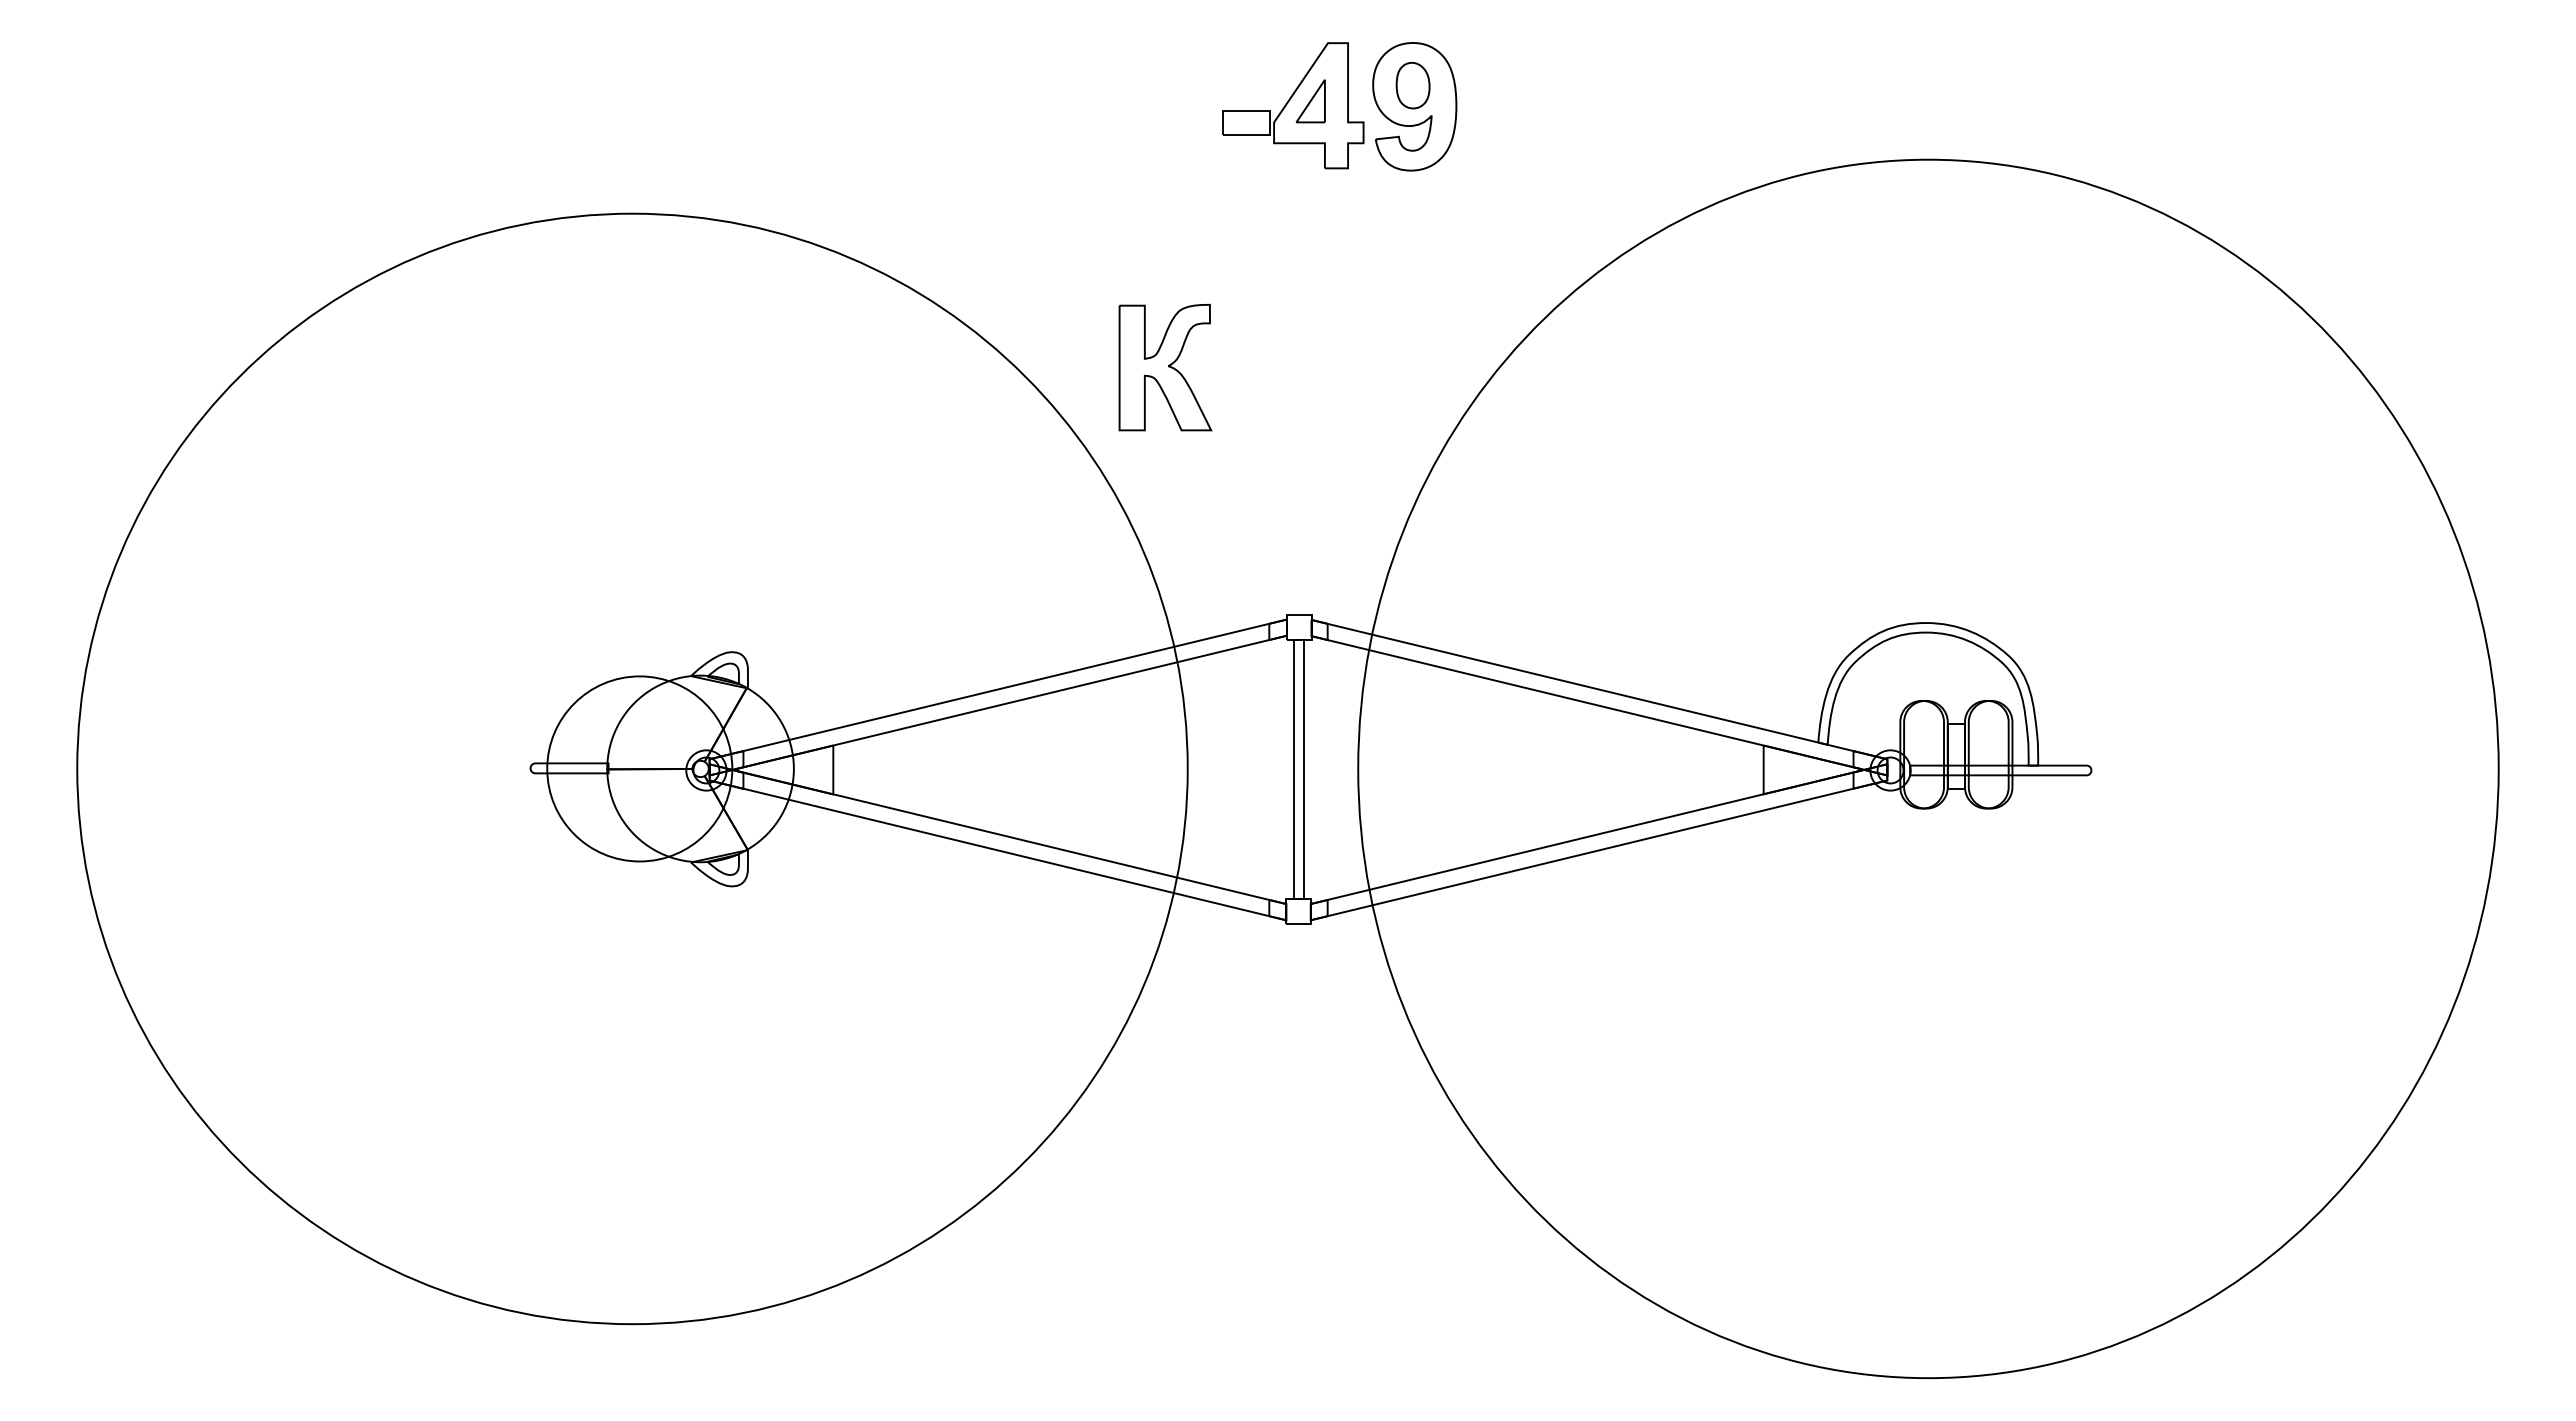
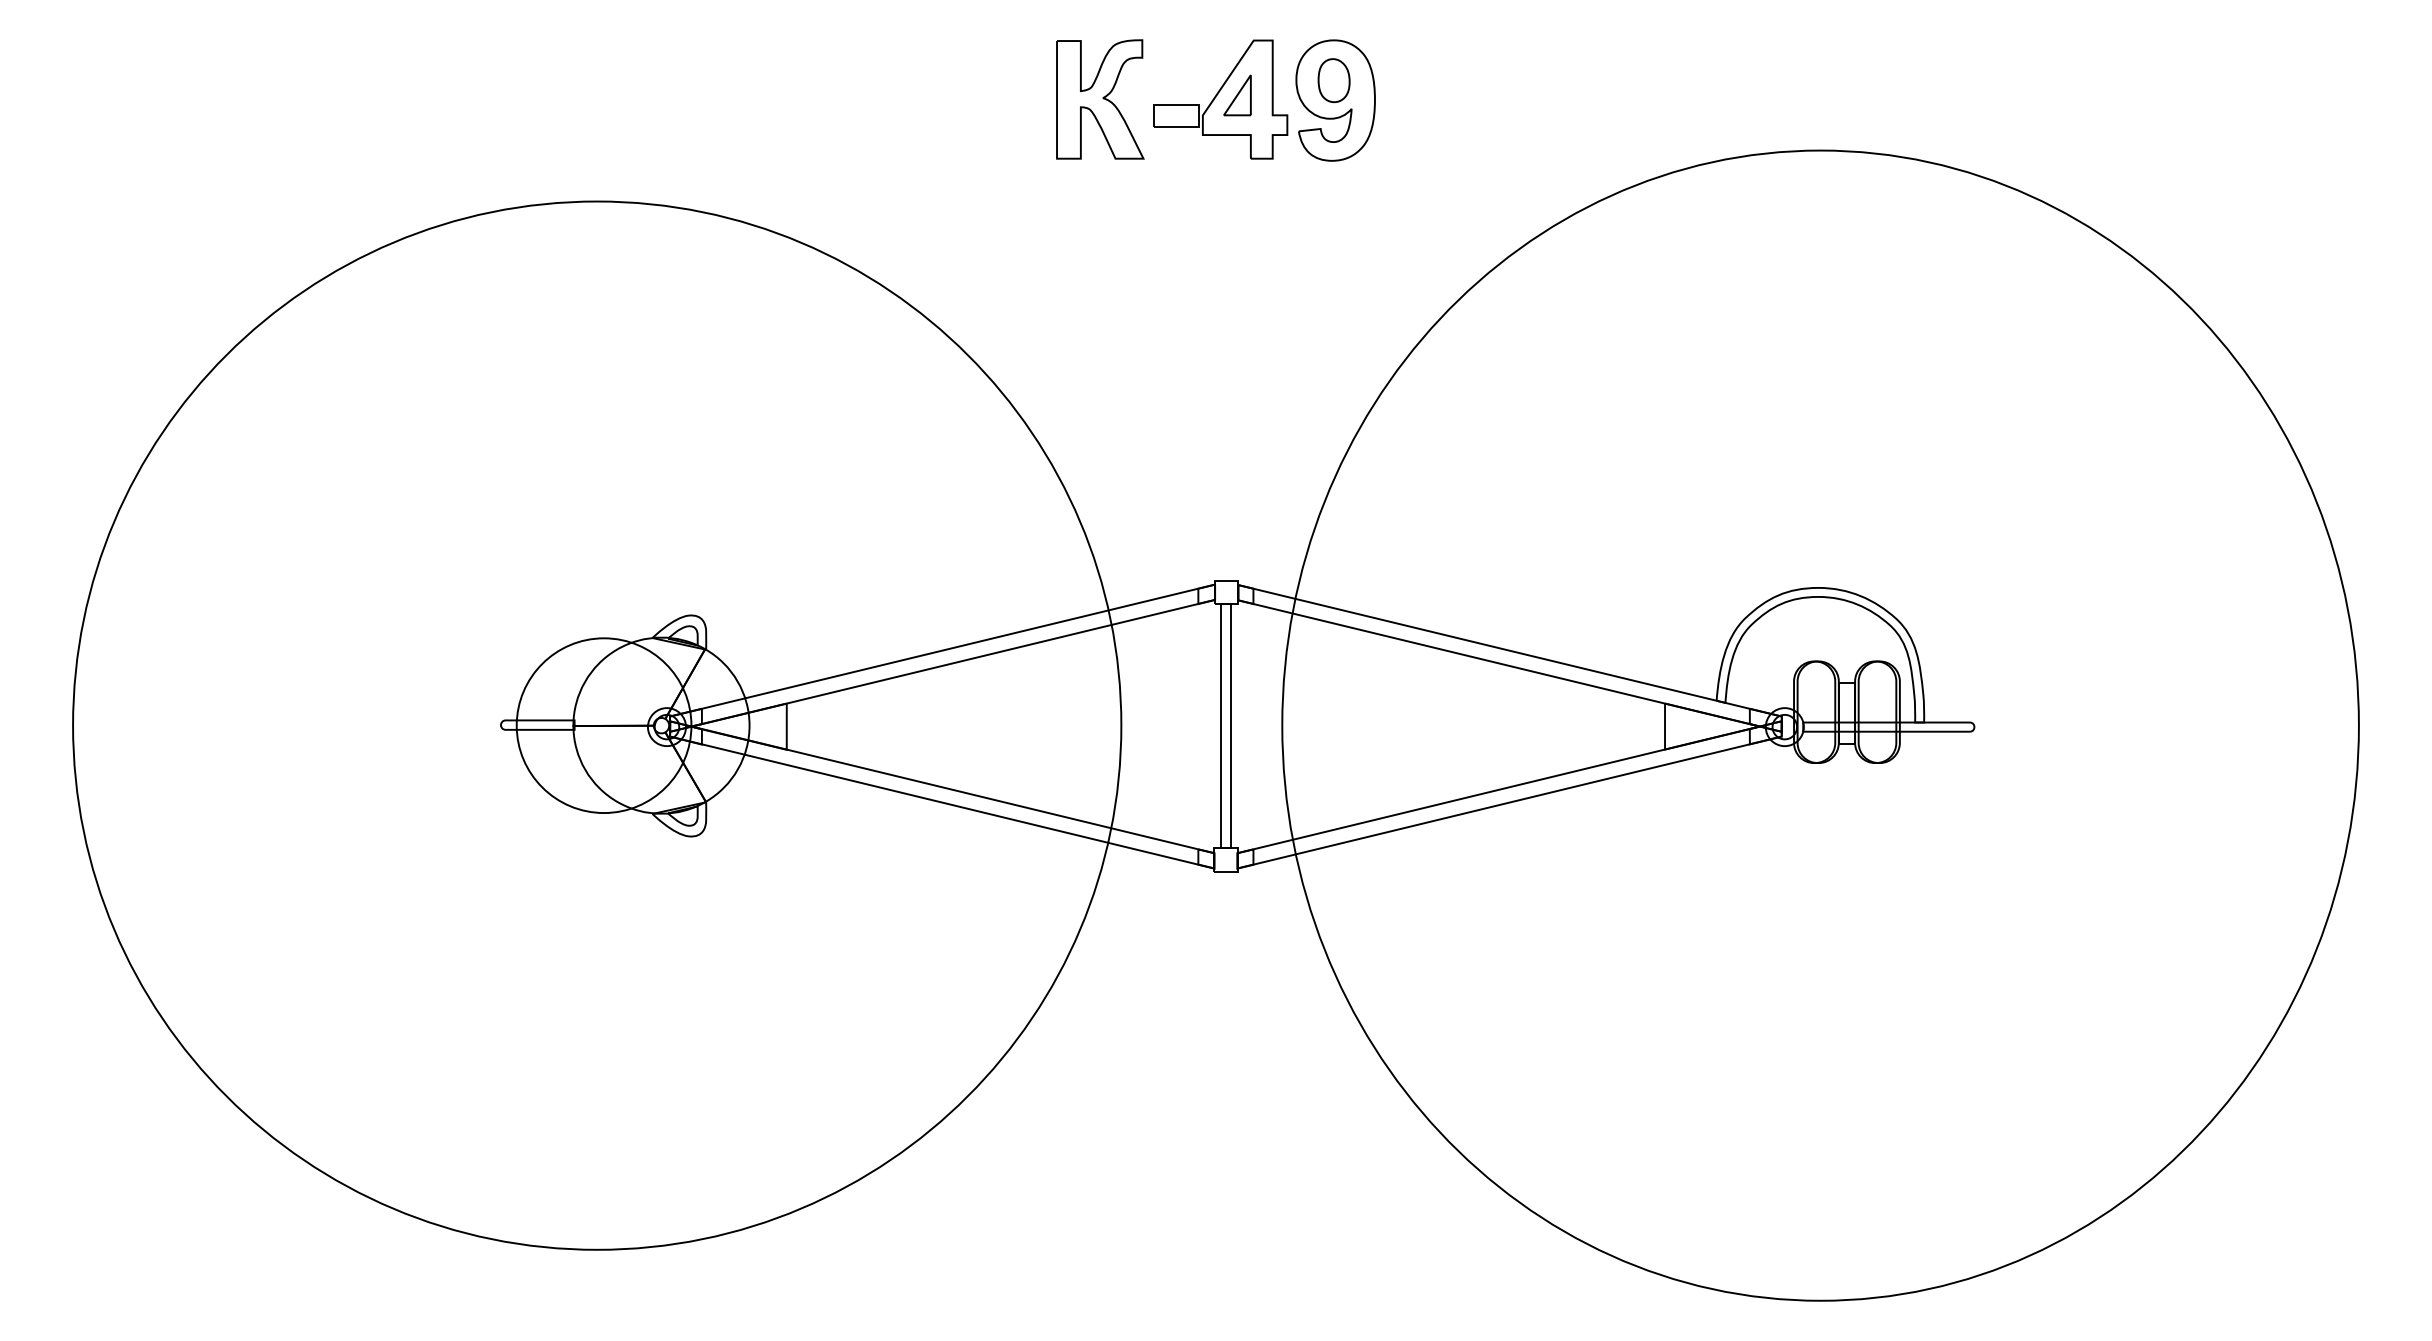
part: (1165, 367) -> (1100, 99), moved

